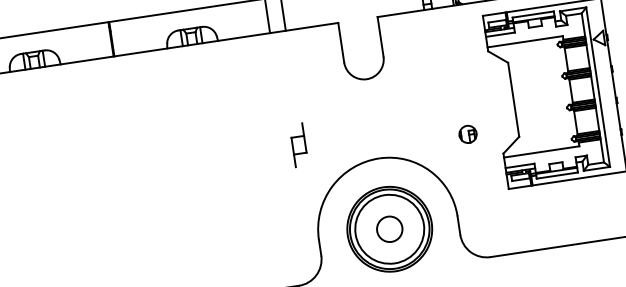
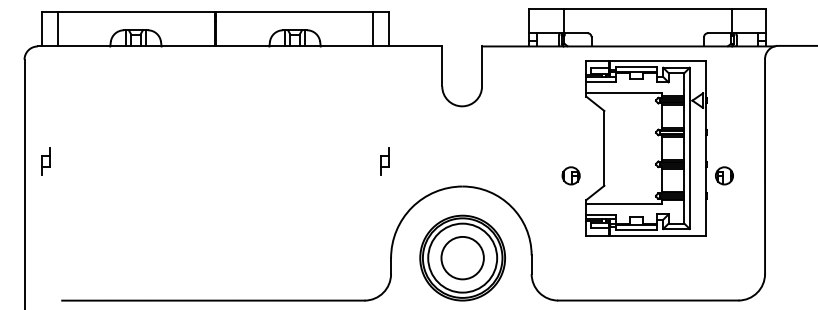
part: (467, 134) -> (570, 175), moved
part: (298, 145) -> (384, 161), size x0.62
circle: (389, 228) -> (462, 257), size x1.67

